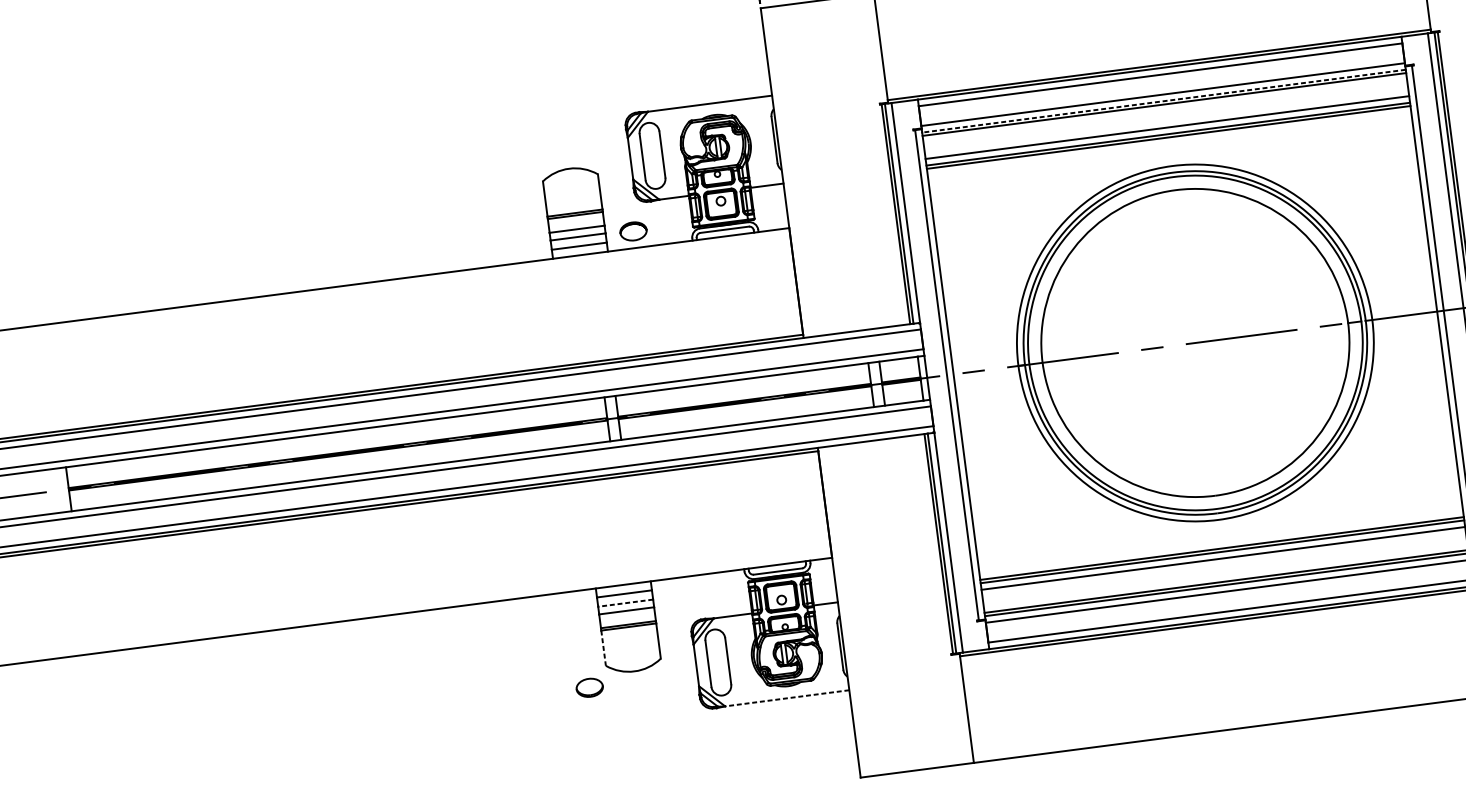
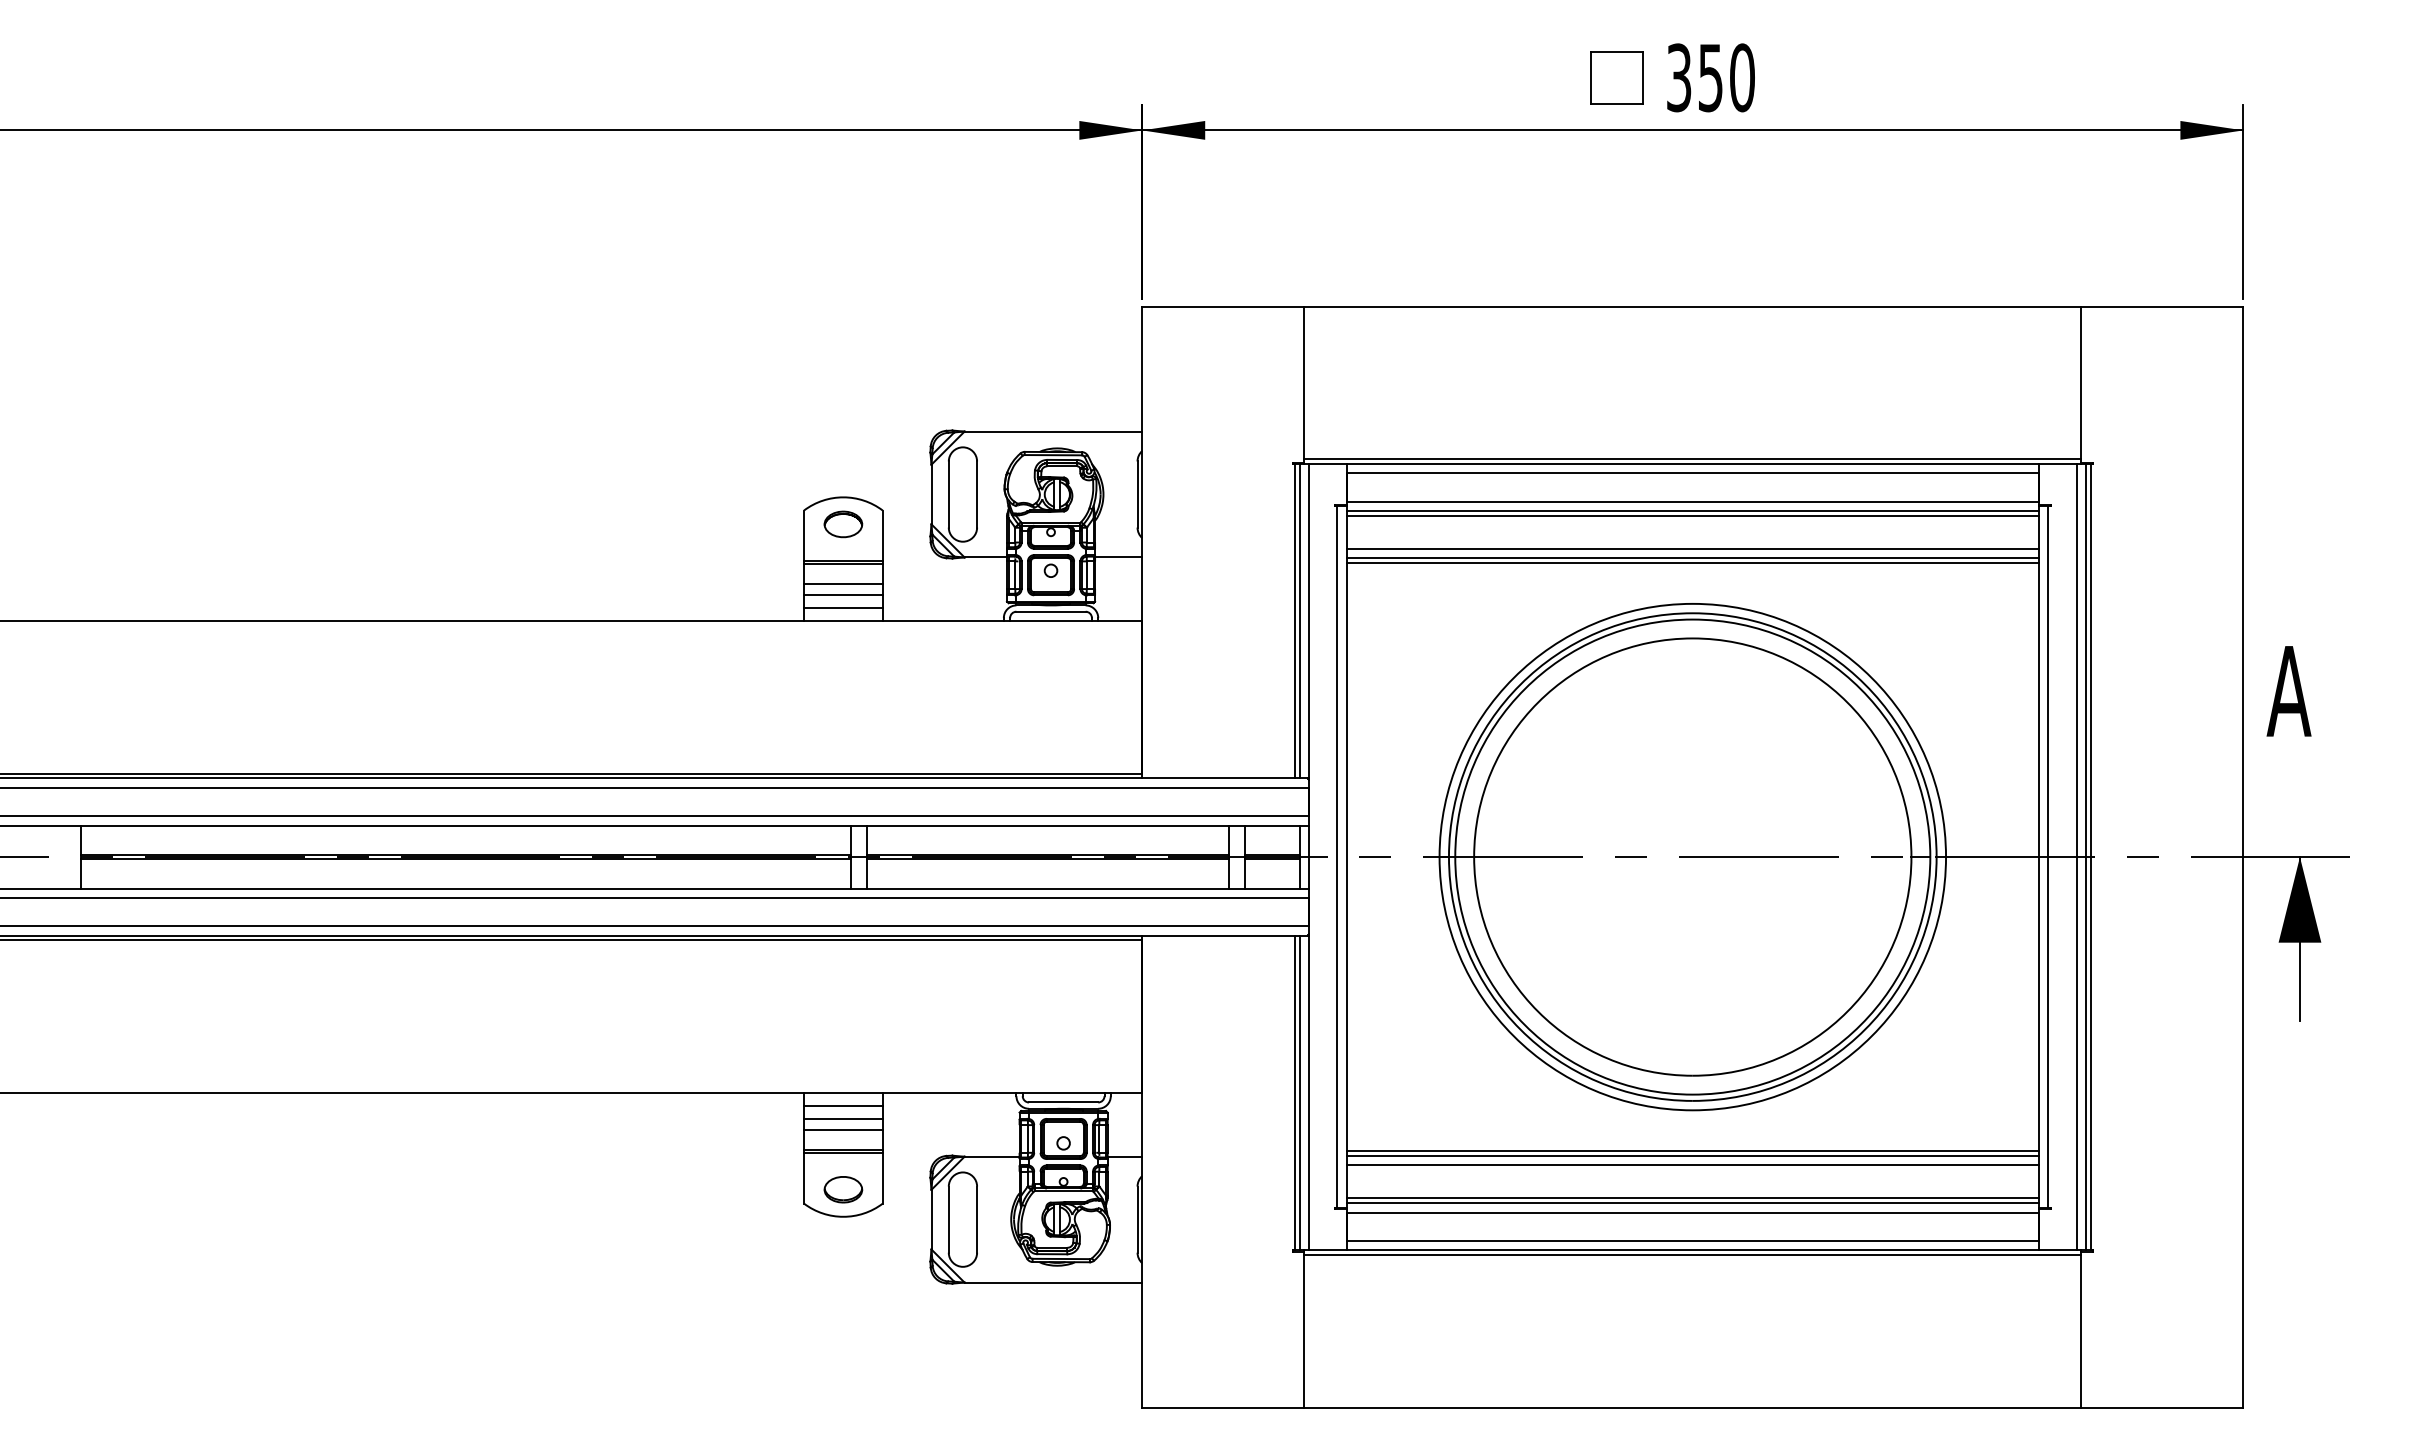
line: (1163, 101) -> (1692, 511), dashed -> solid
part: (633, 231) -> (843, 524), moved
line: (625, 603) -> (842, 1119), dashed -> solid
line: (603, 648) -> (804, 1178), dashed -> solid
part: (589, 687) -> (843, 1189), moved
line: (787, 698) -> (1053, 1282), dashed -> solid

